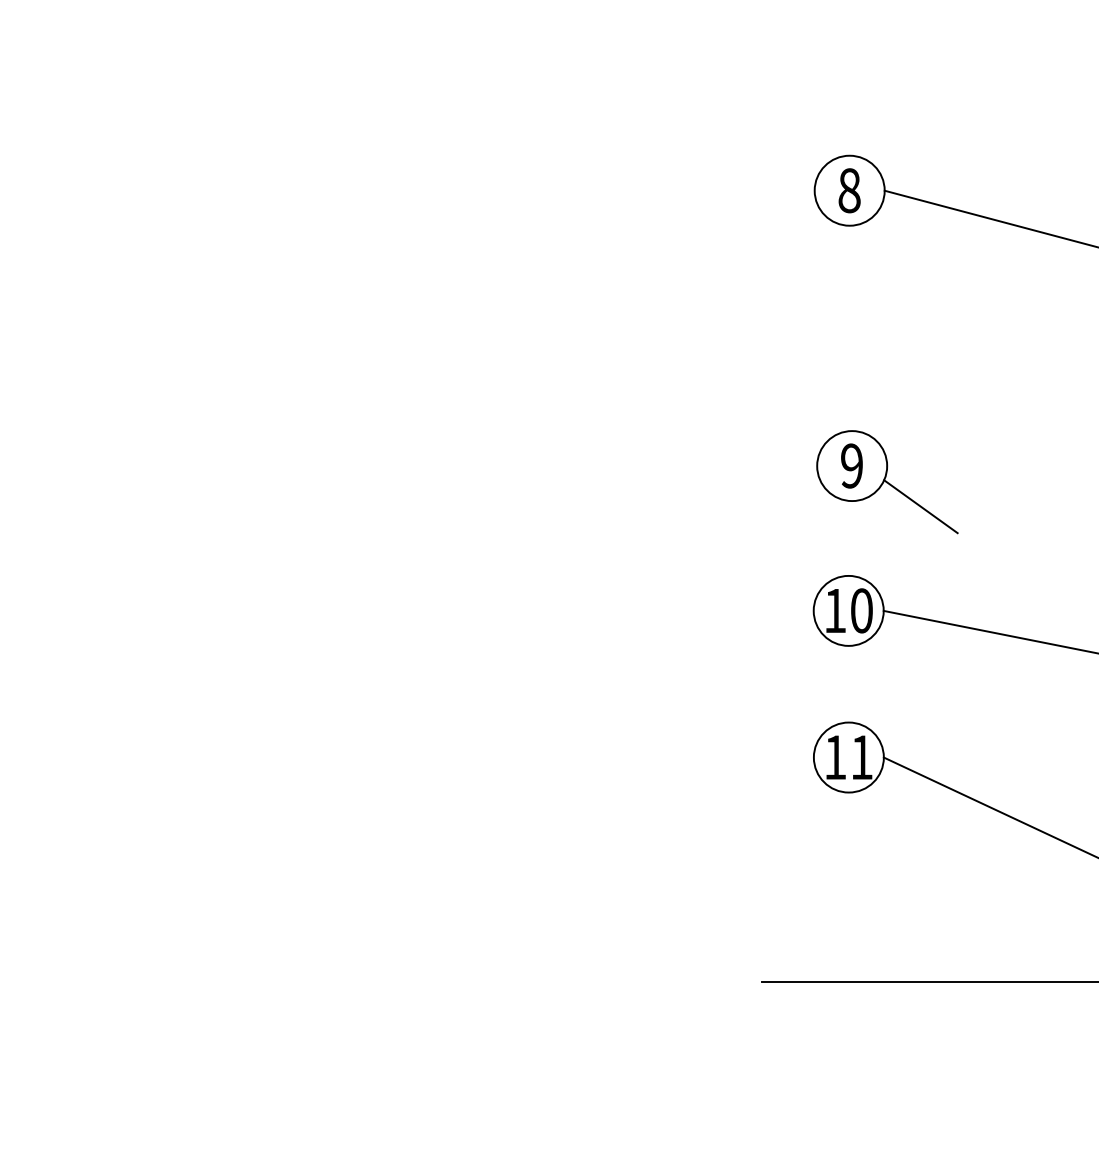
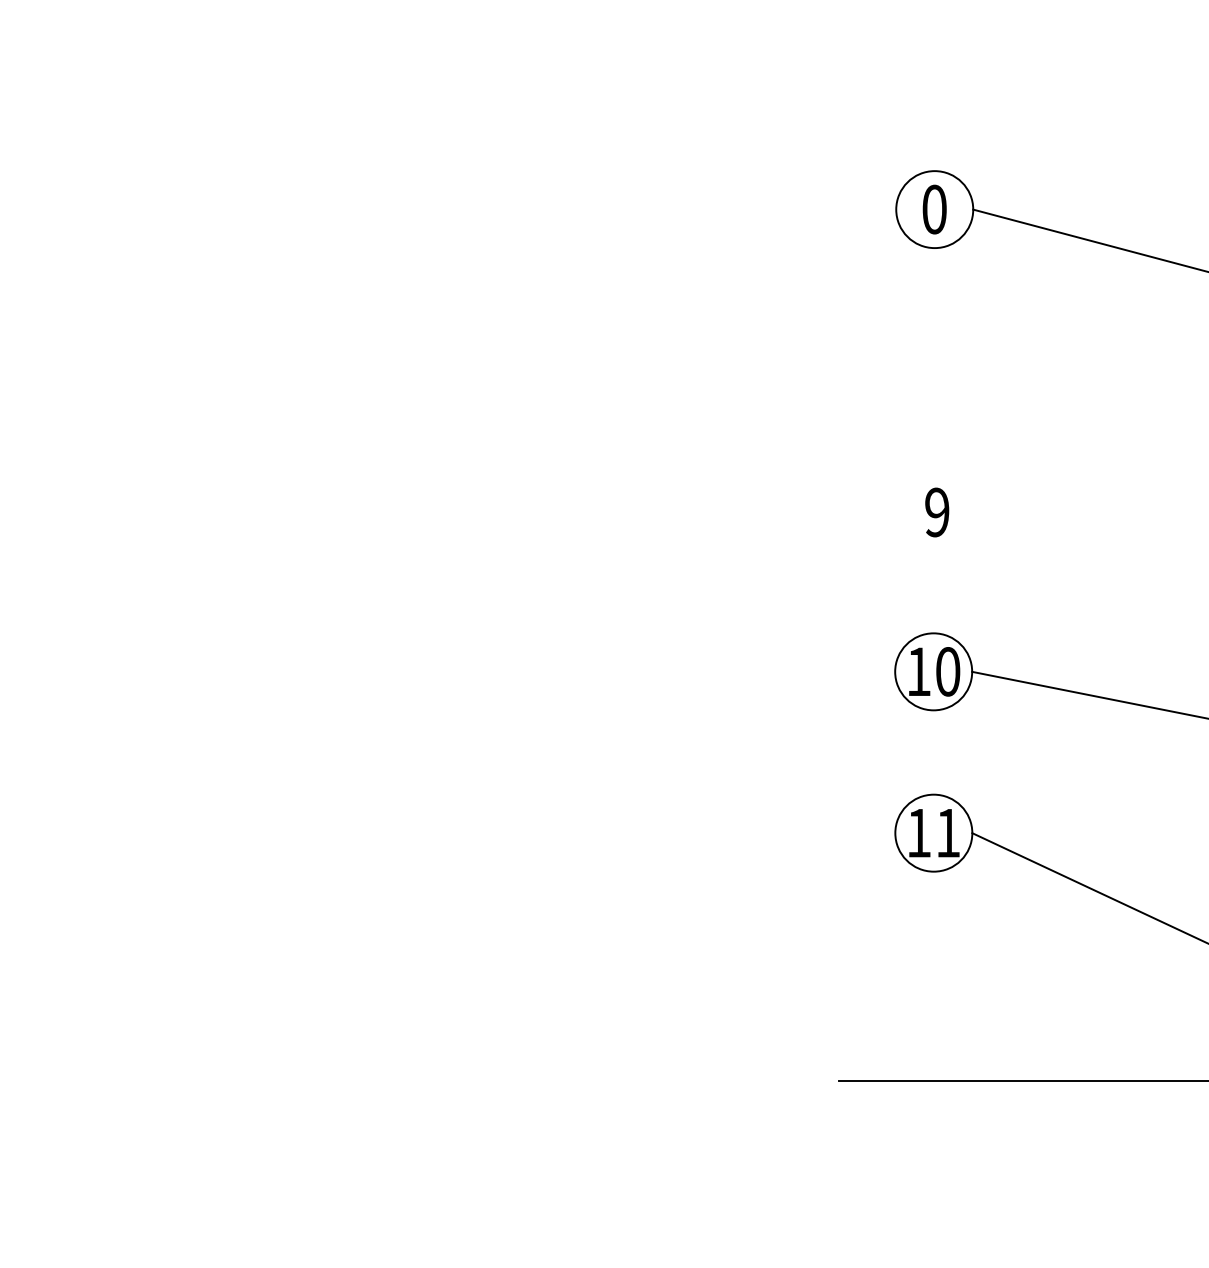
text: (849, 190) -> (934, 209), 8 -> 0
part: (887, 482) -> (976, 530), removed

